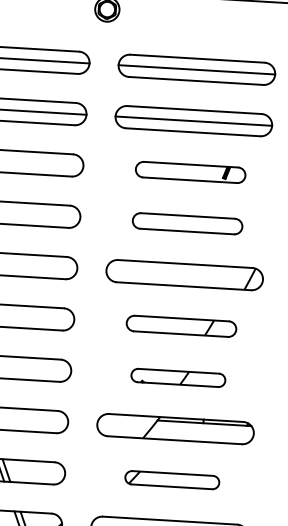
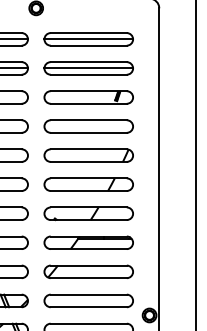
part: (190, 172) -> (88, 97), size x1.43
part: (187, 223) -> (88, 126), size x1.43
part: (181, 326) -> (88, 184), size x1.43
part: (178, 377) -> (88, 213), size x1.67
part: (172, 479) -> (88, 271), size x1.67

